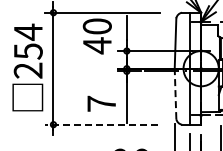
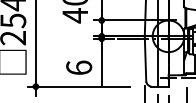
line: (175, 93) -> (145, 58), dashed -> solid
text: (101, 103) -> (79, 67), 7 -> 6
line: (101, 124) -> (79, 86), dashed -> solid

